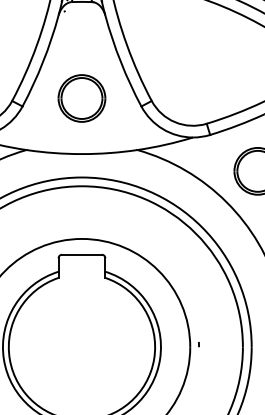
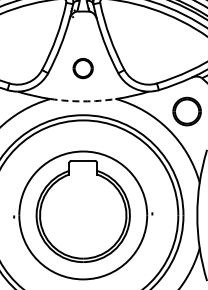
part: (80, 98) -> (82, 68), size x0.7
arc: (82, 154) -> (83, 101), solid -> dashed

